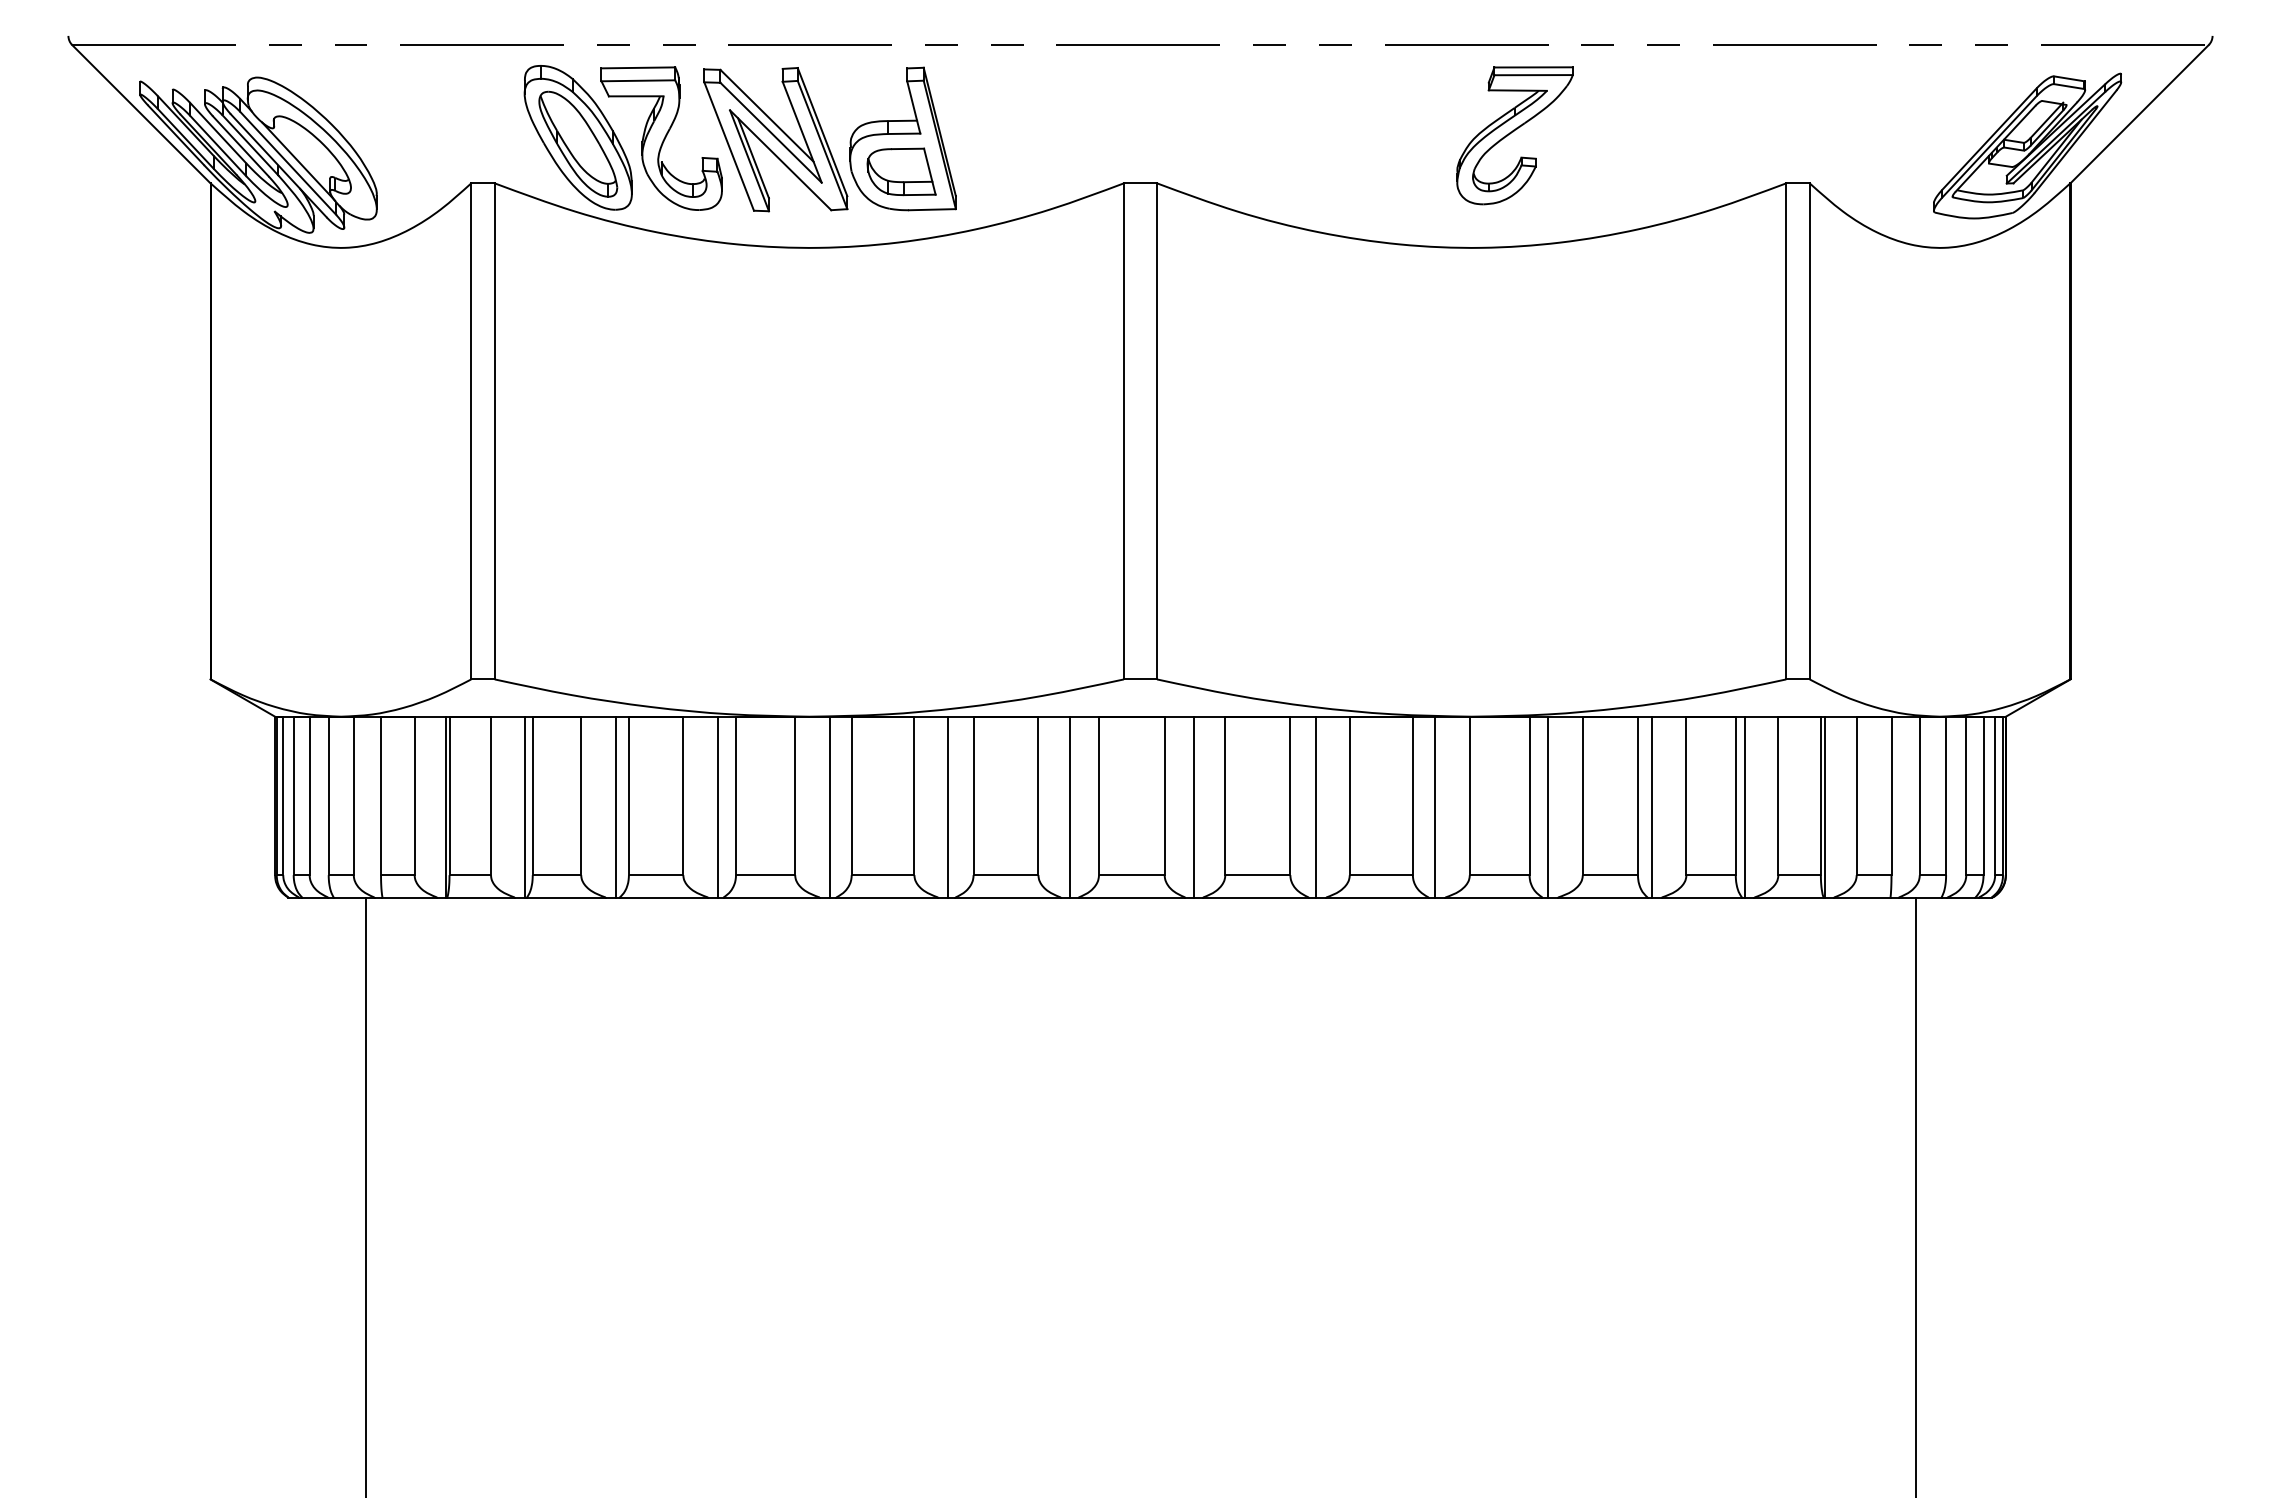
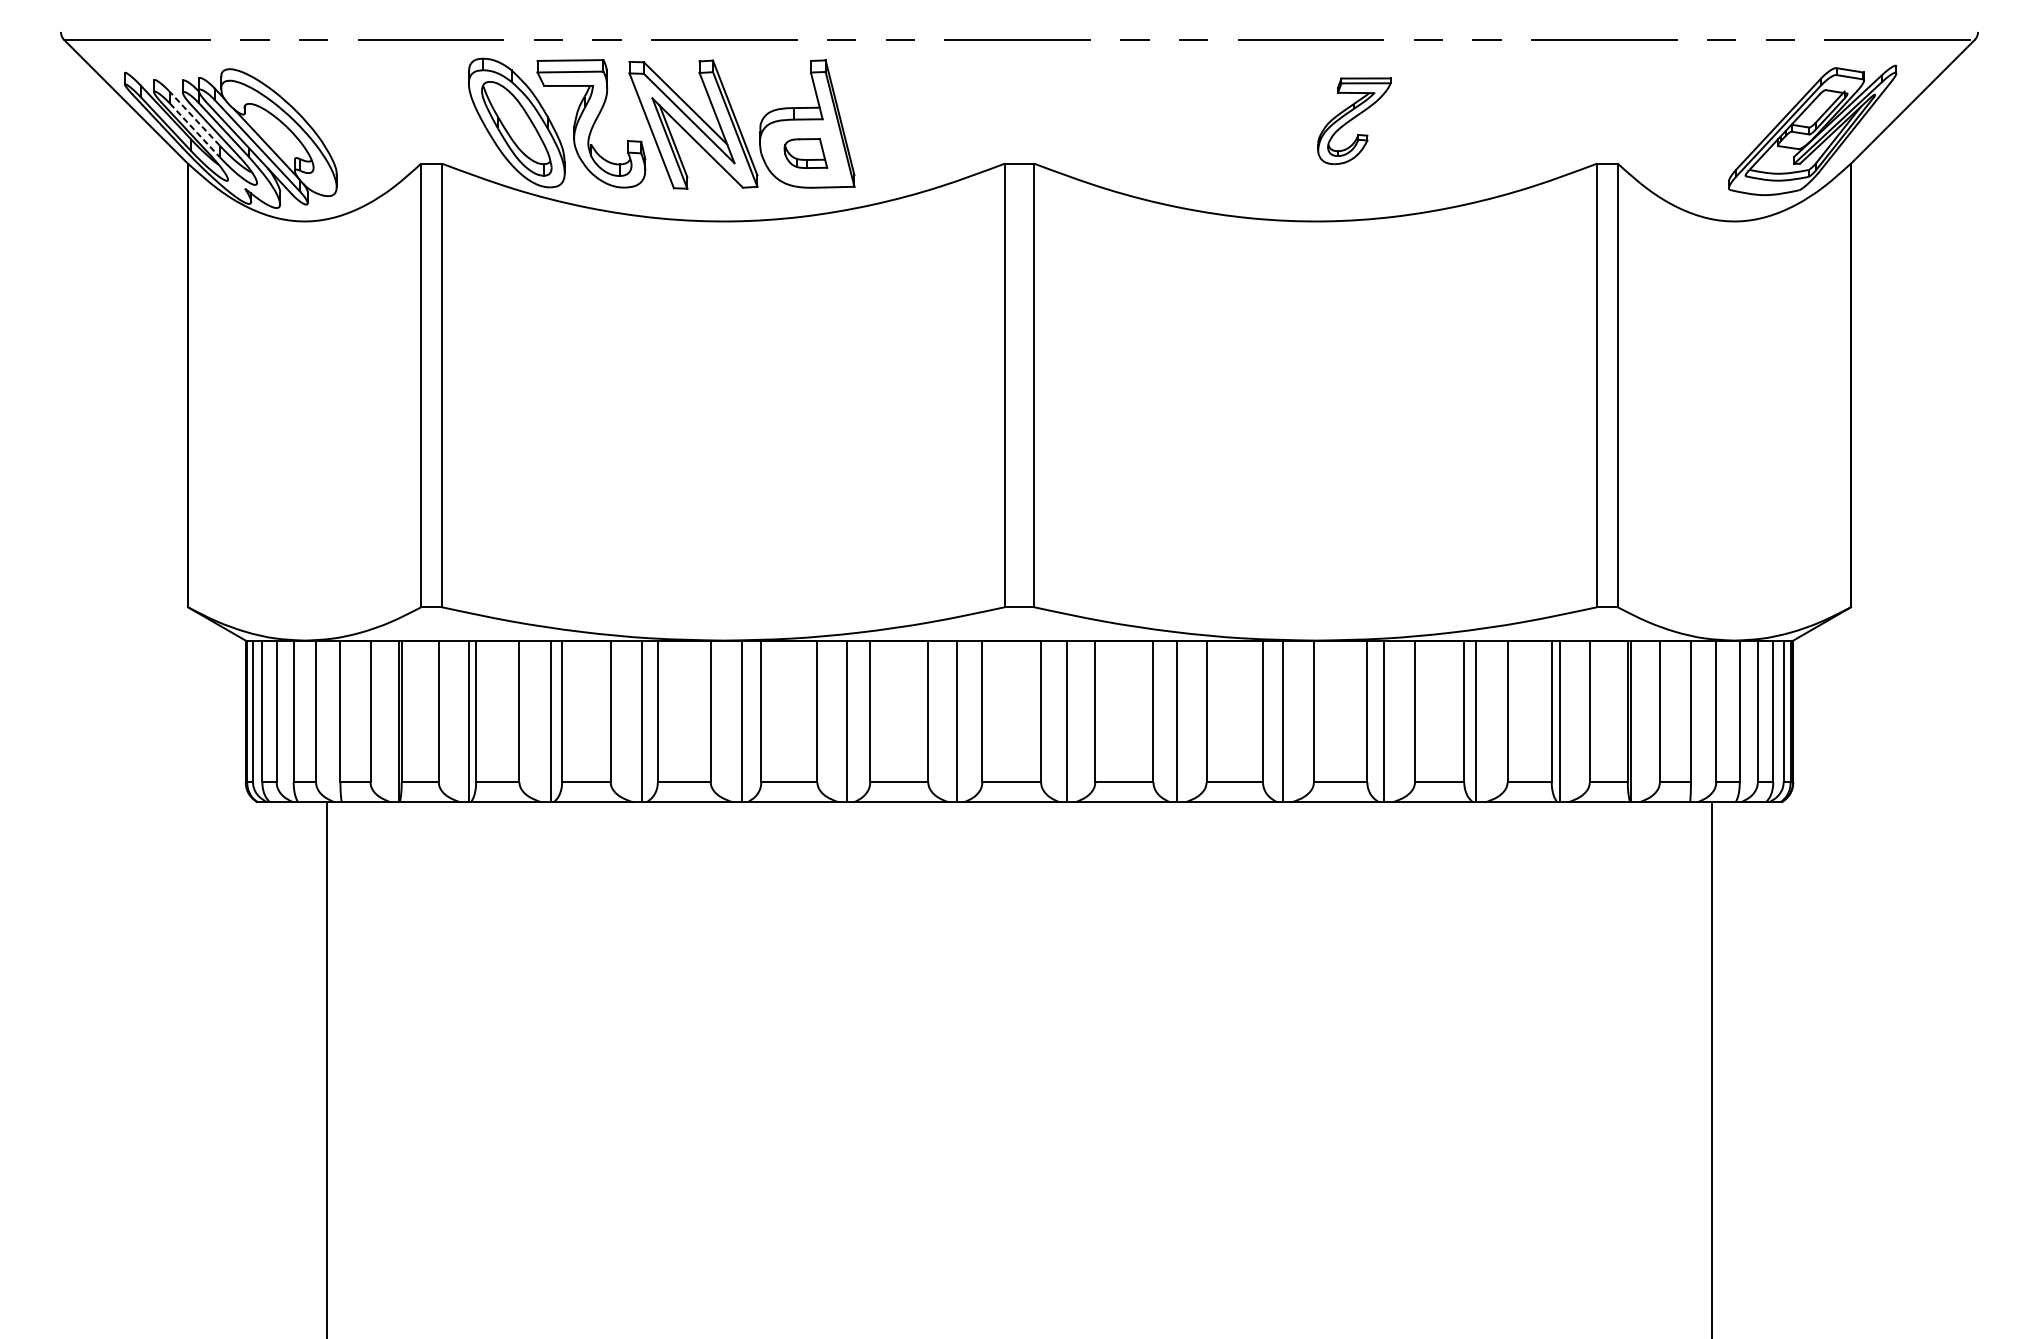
line: (218, 133) -> (195, 119), solid -> dashed
part: (1514, 135) -> (1353, 120), size x0.7
line: (218, 145) -> (195, 129), solid -> dashed
part: (901, 171) -> (805, 153), size x0.7

